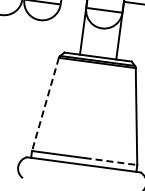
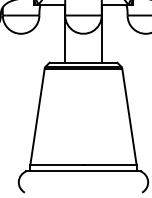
line: (45, 105) -> (37, 117), dashed -> solid
line: (111, 161) -> (110, 164), dashed -> solid

